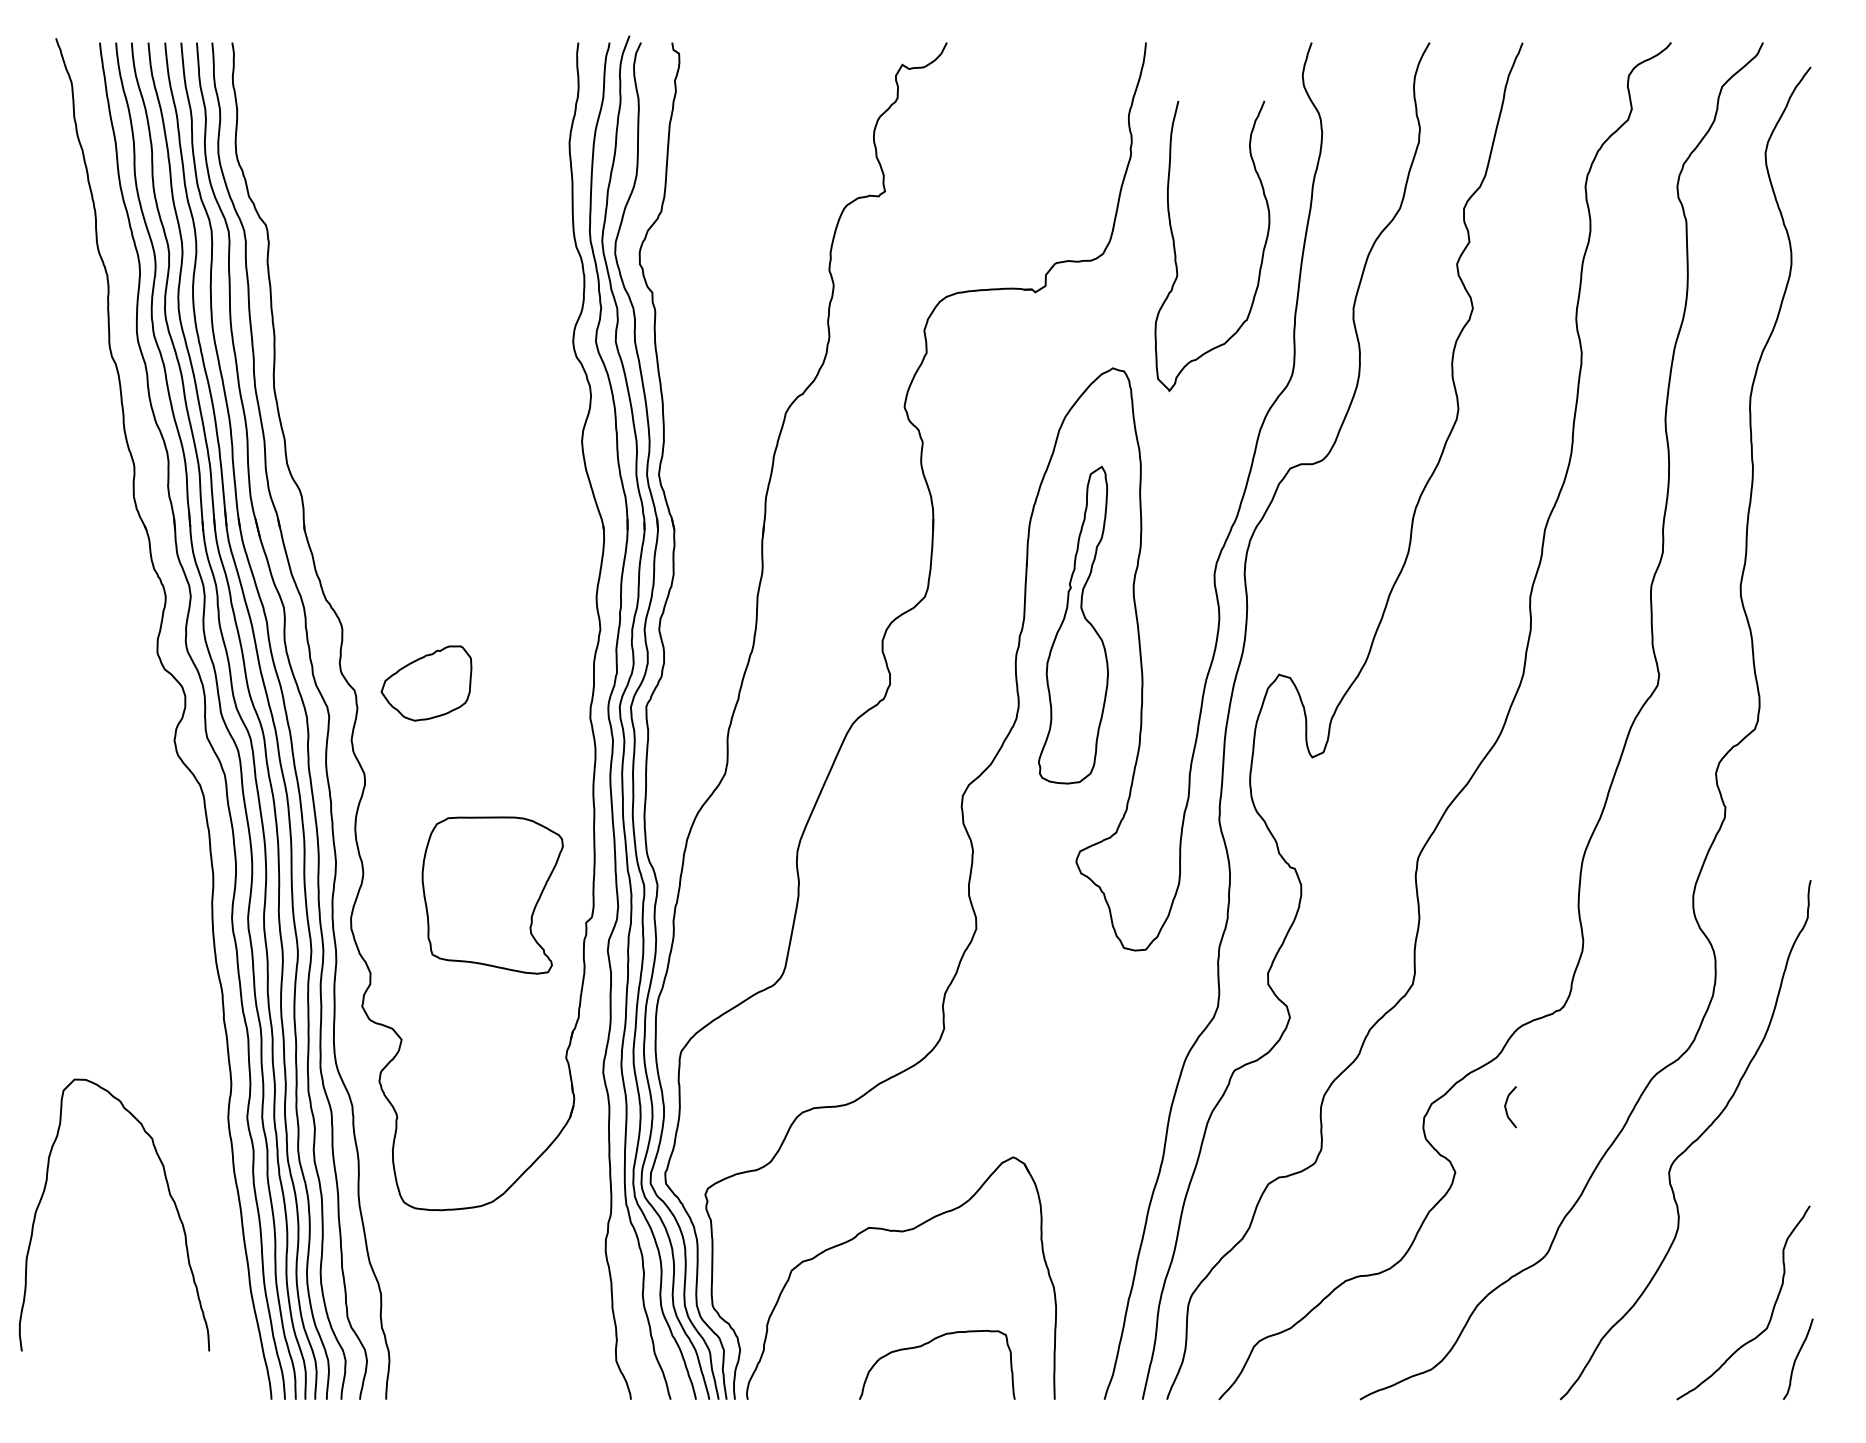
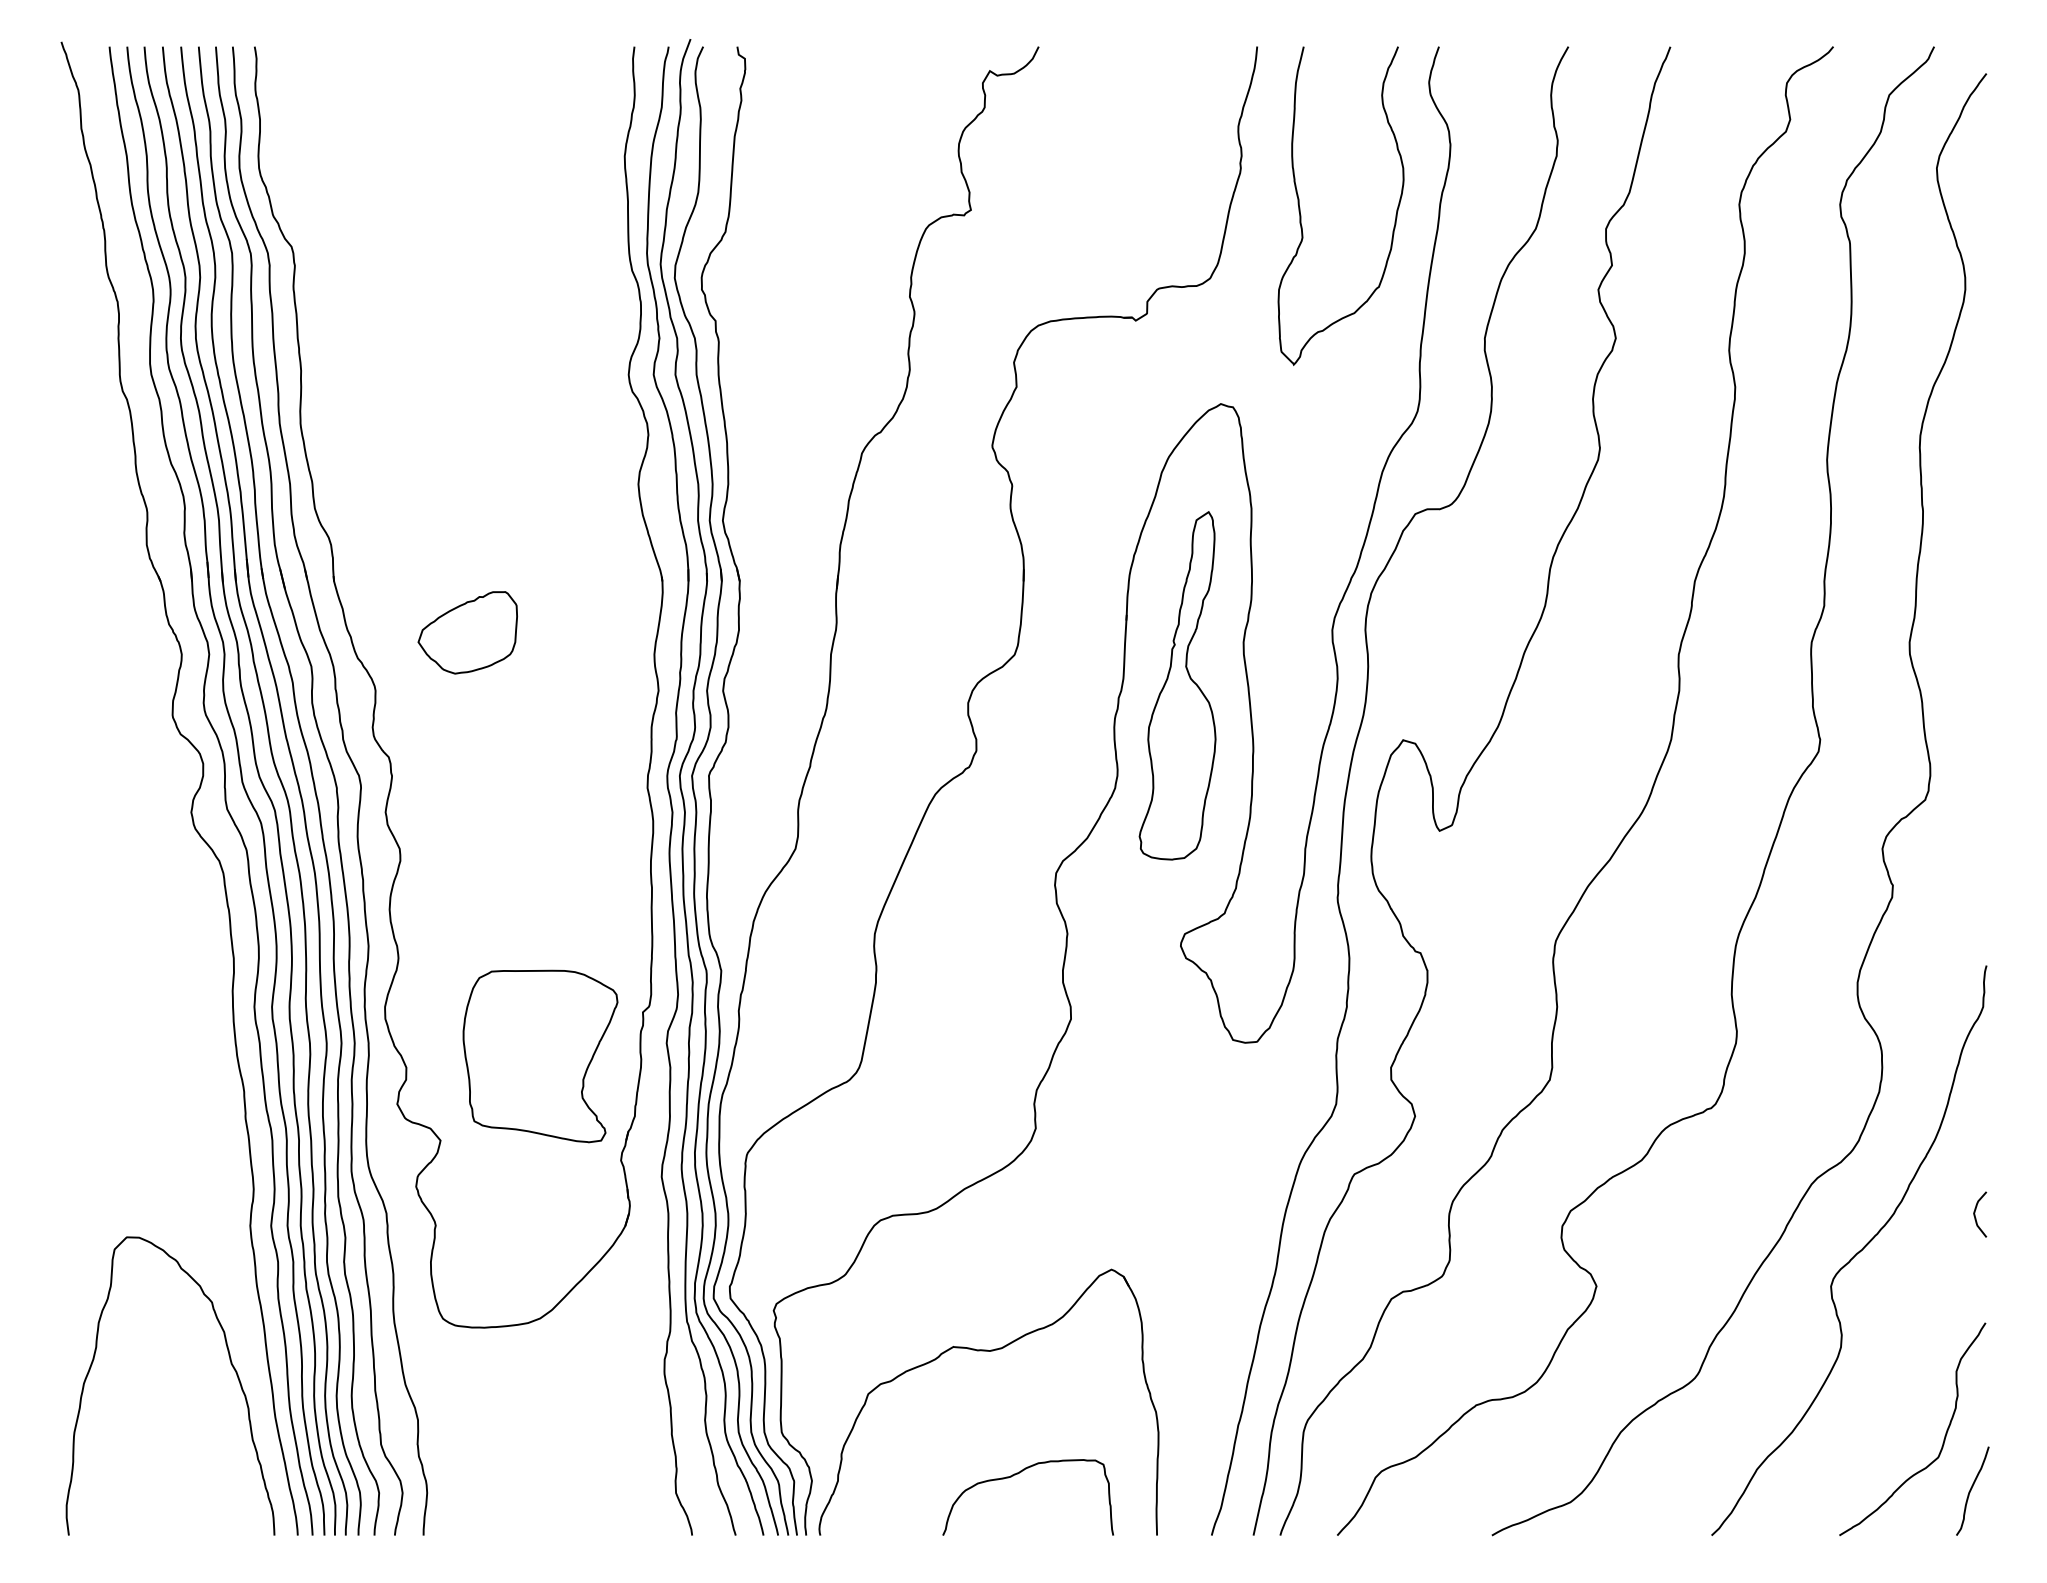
curve: (1175, 247) -> (1300, 207), moved
part: (426, 683) -> (467, 632), moved
part: (492, 895) -> (540, 1056), moved
curve: (1506, 1107) -> (1975, 1214), moved
curve: (169, 1194) -> (230, 1363), moved

